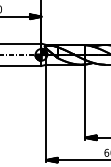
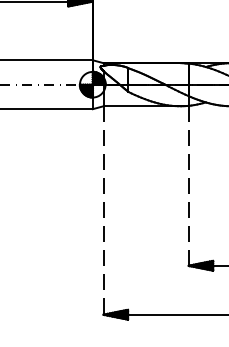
line: (85, 102) -> (189, 188), solid -> dashed
line: (46, 113) -> (103, 212), solid -> dashed

